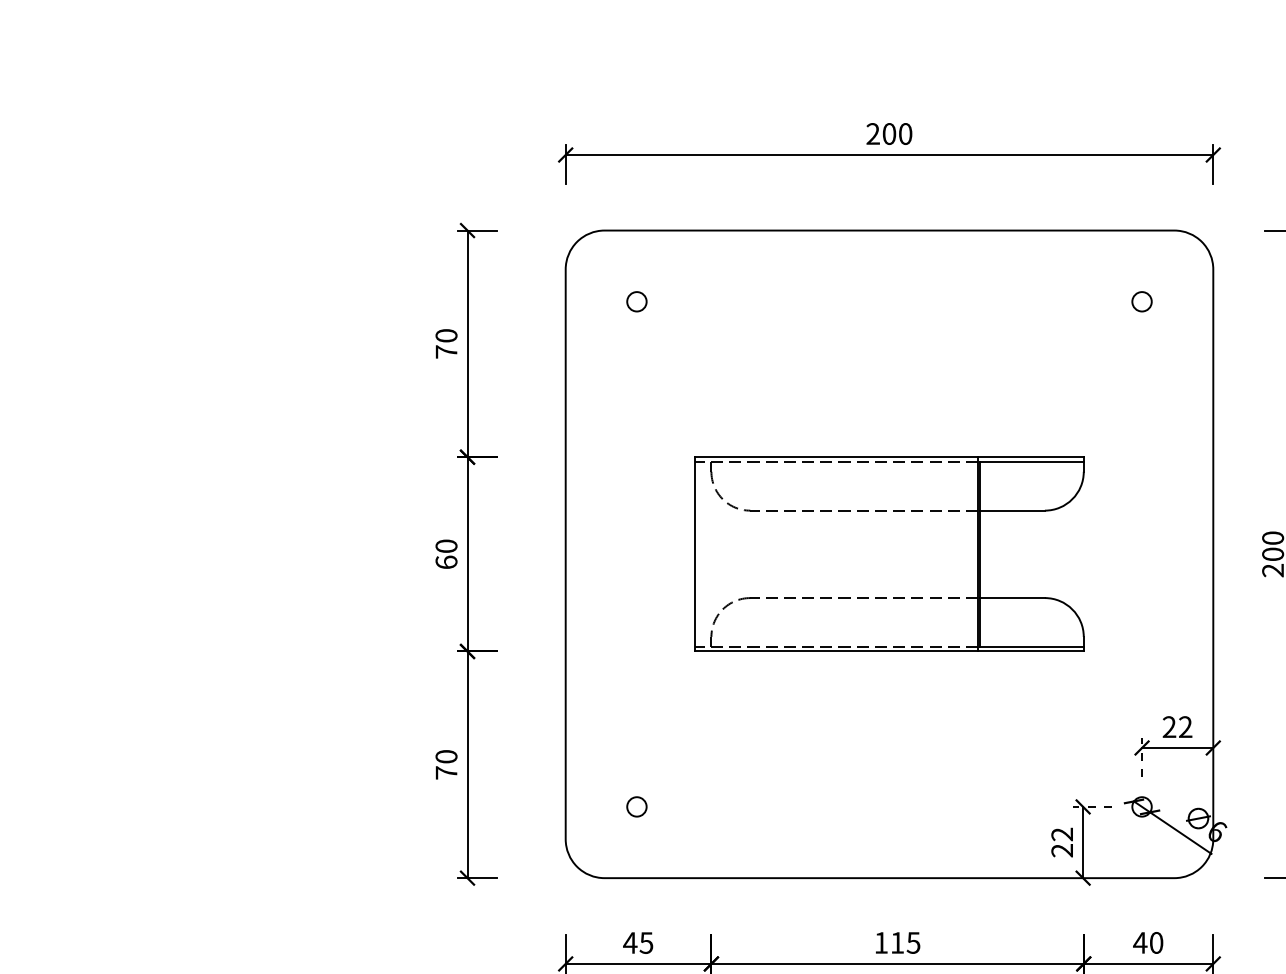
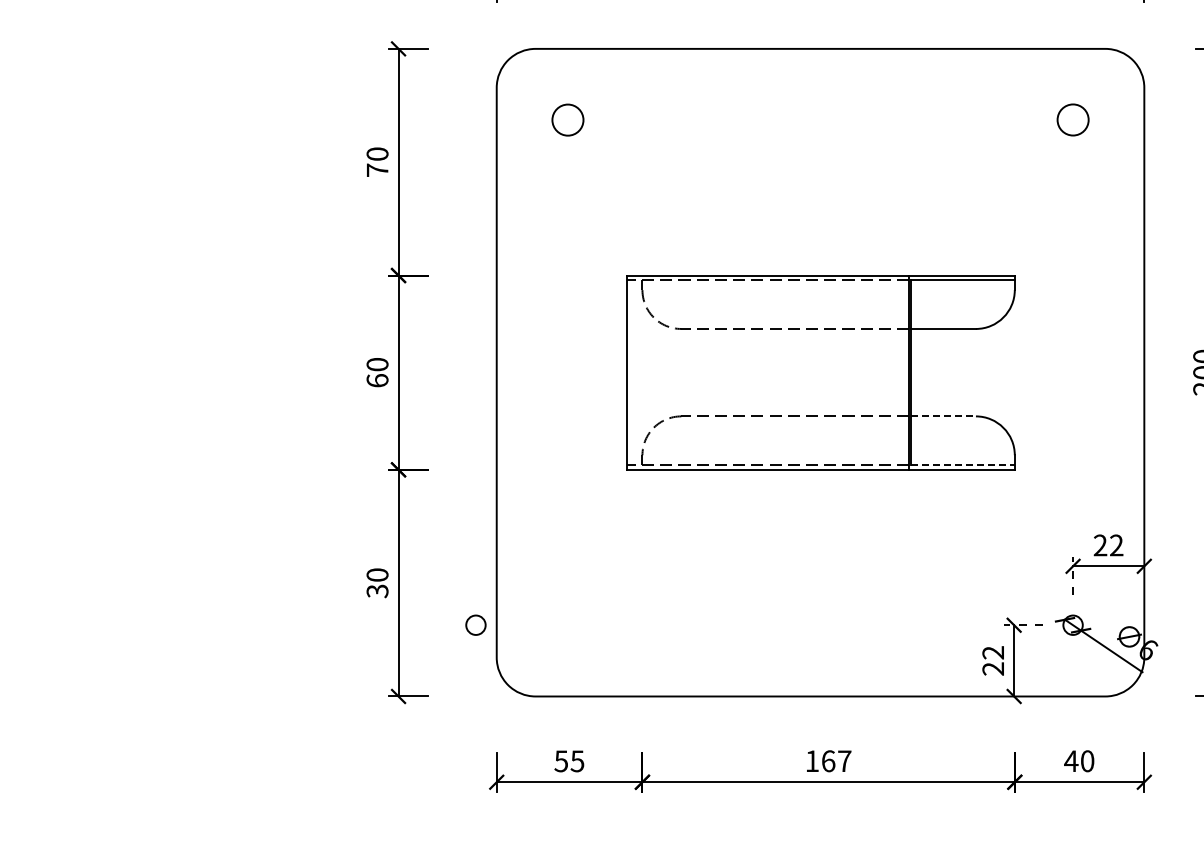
circle: (636, 301) -> (567, 119), size x1.6
circle: (1141, 301) -> (1072, 119), size x1.6
line: (1013, 598) -> (944, 416), solid -> dashed
line: (1032, 646) -> (963, 464), solid -> dashed
text: (446, 772) -> (377, 590), 70 -> 30
circle: (636, 806) -> (475, 624), moved
text: (630, 942) -> (561, 760), 45 -> 55
text: (905, 942) -> (836, 760), 115 -> 167

